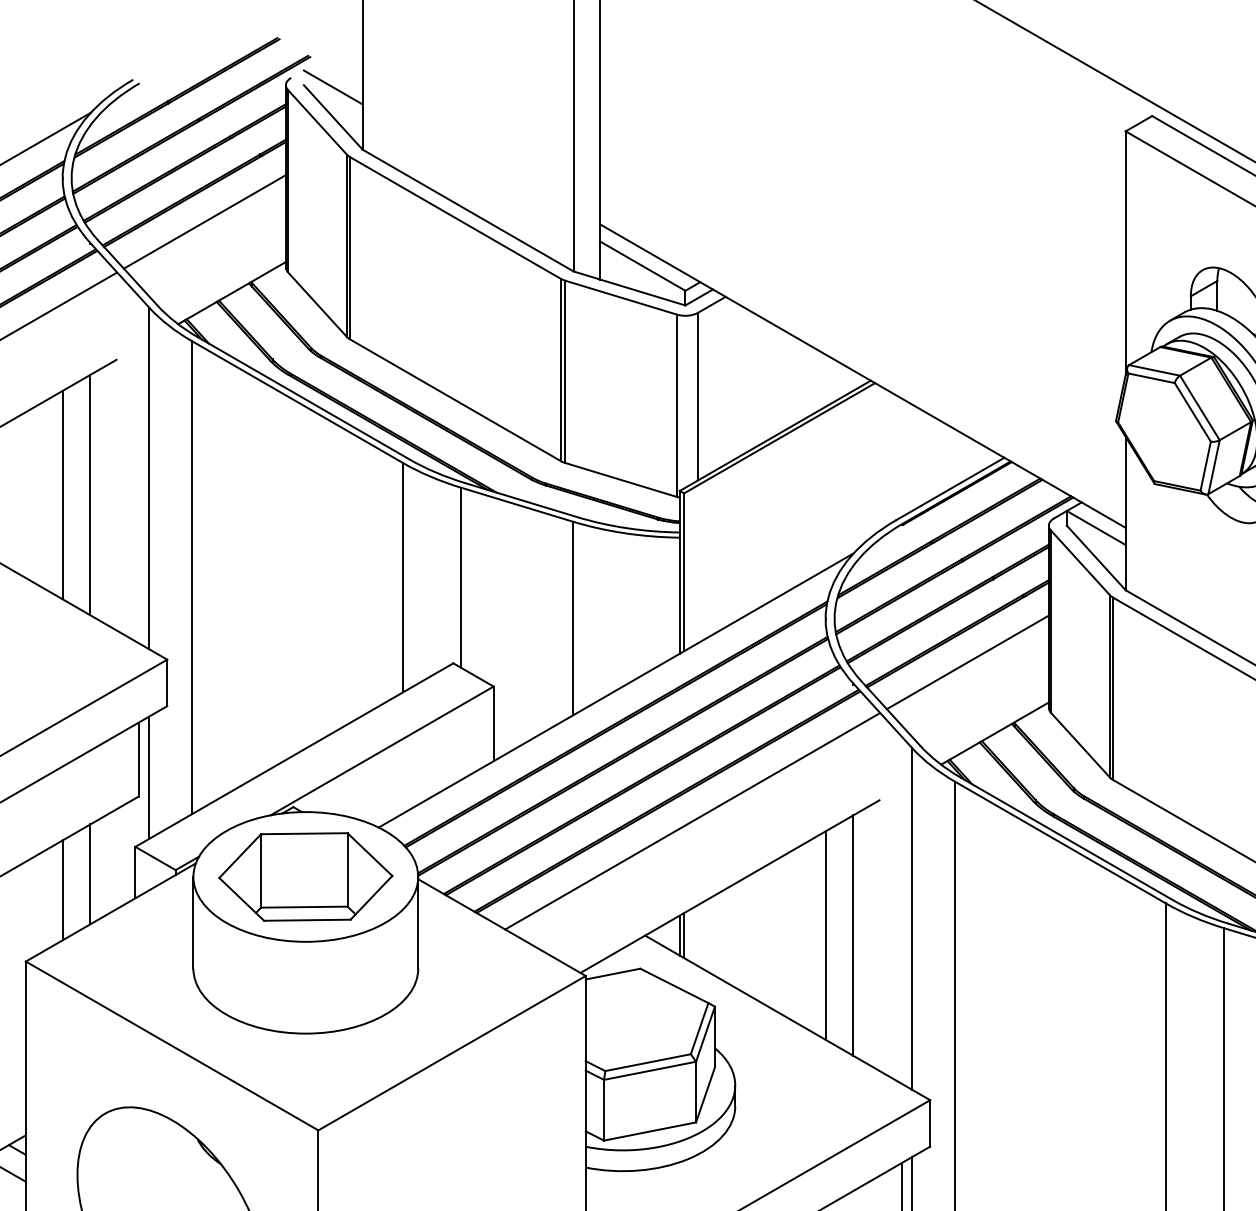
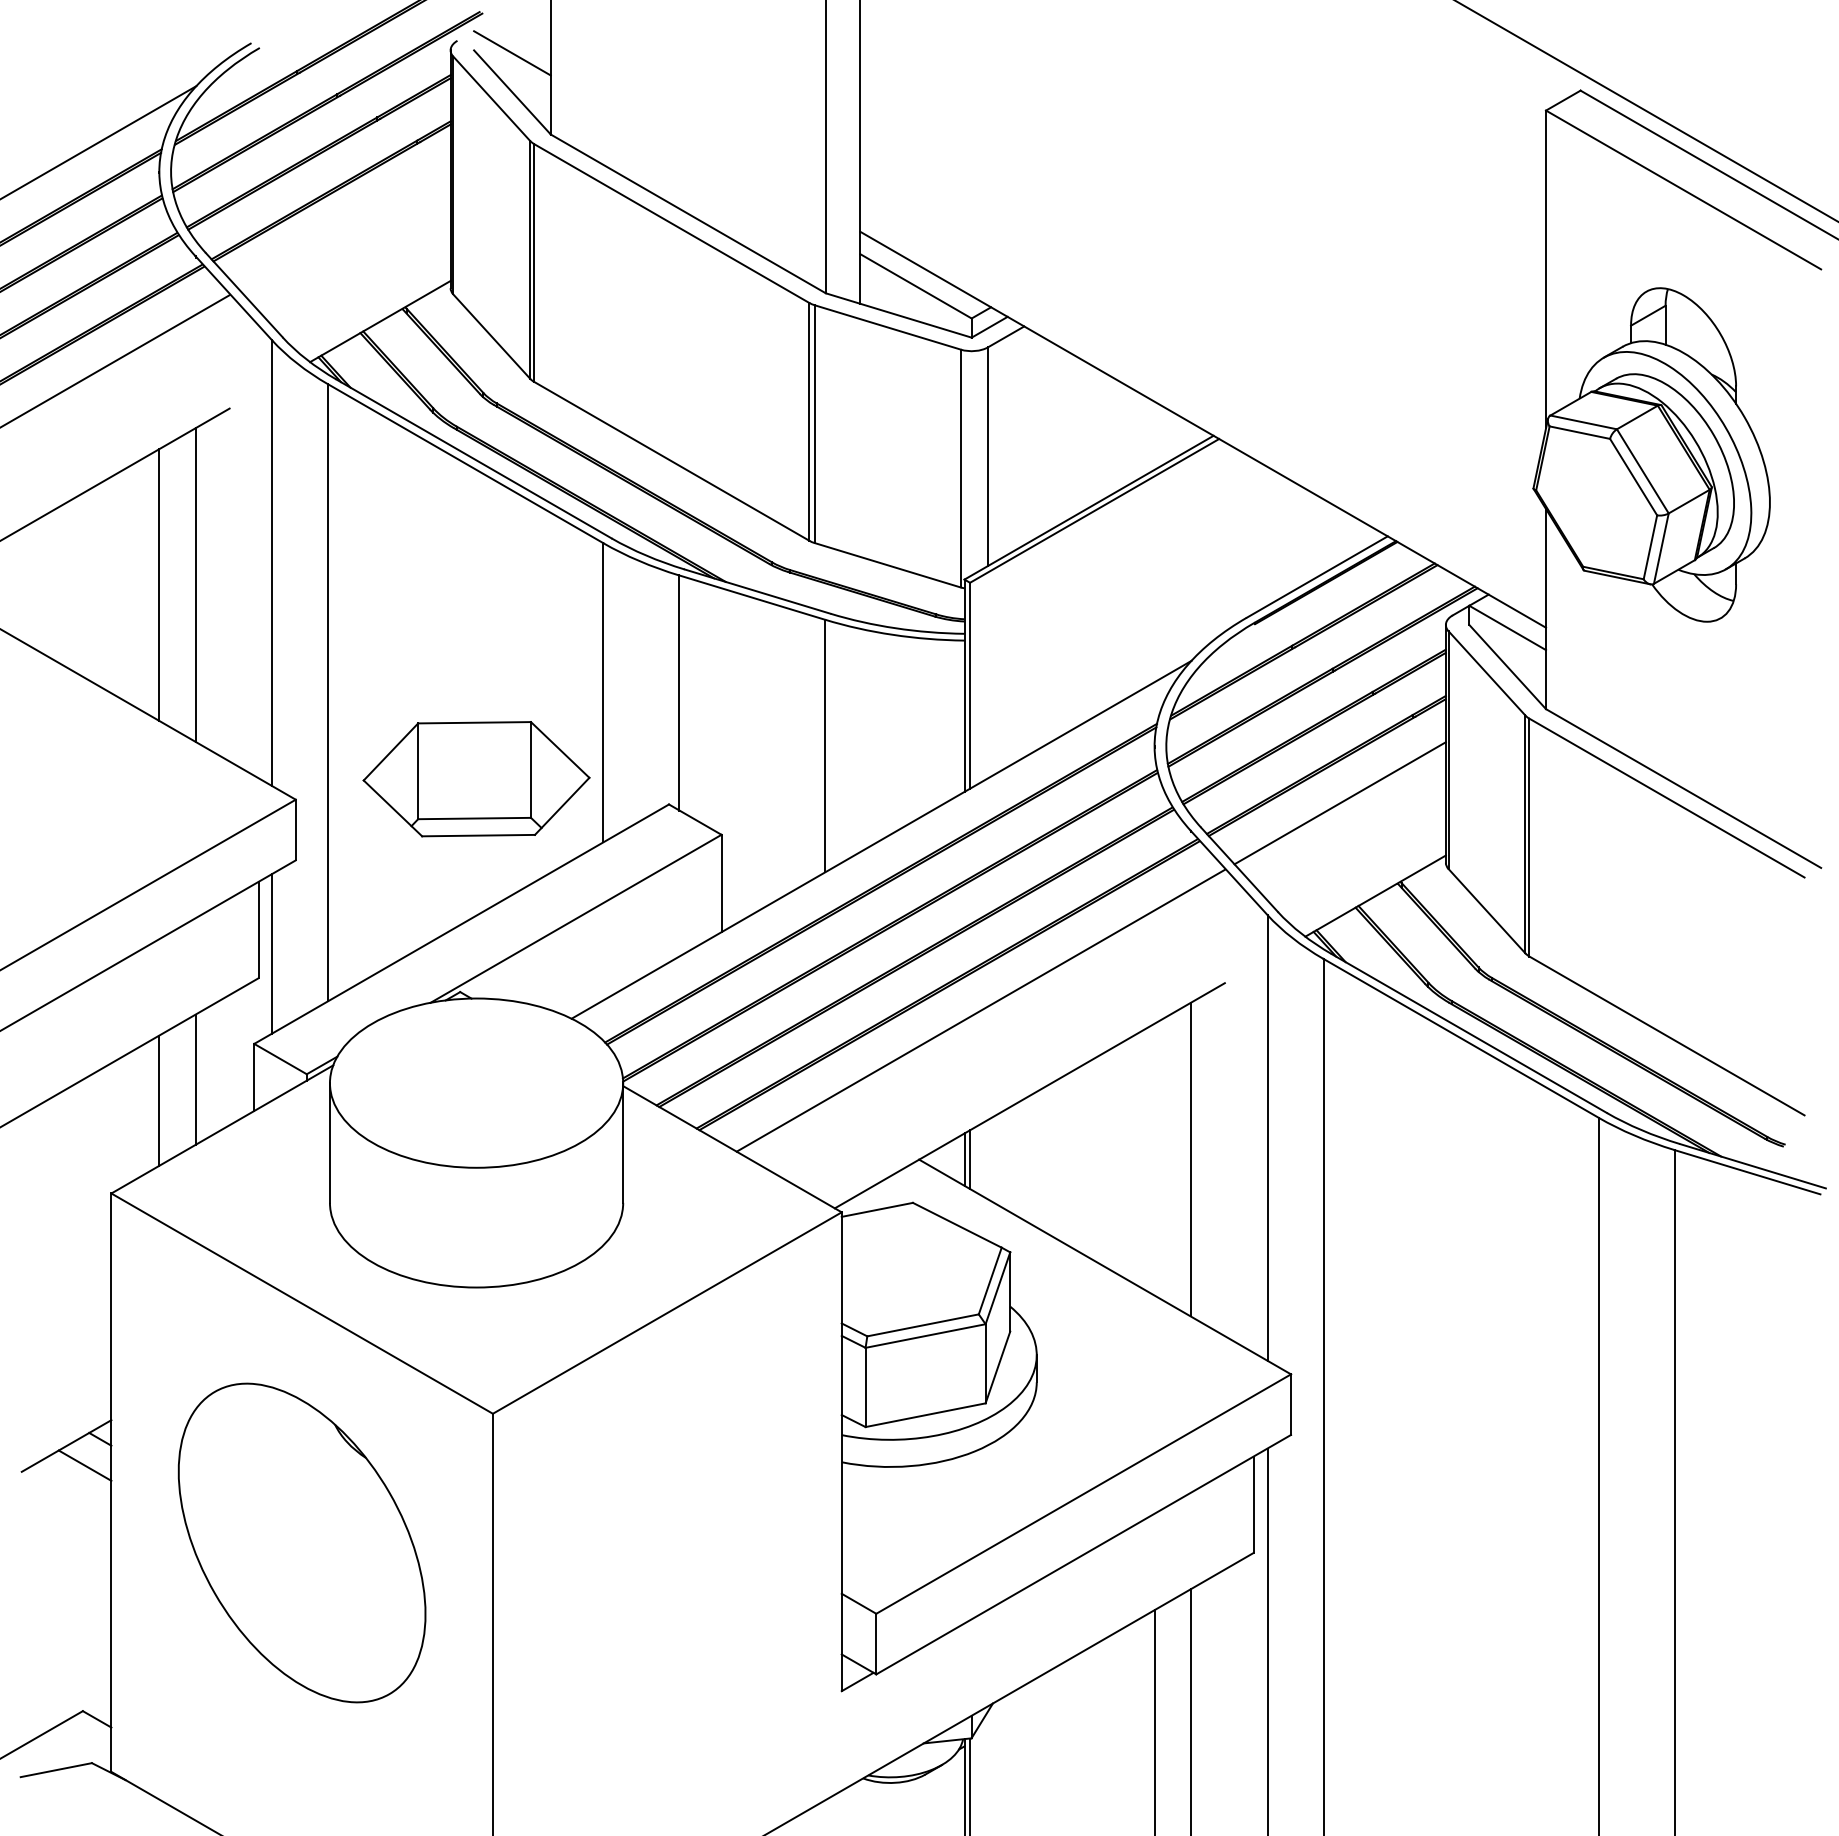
line: (204, 221) -> (344, 228), removed
part: (305, 877) -> (476, 779), moved
line: (825, 935) -> (1154, 1159), removed

